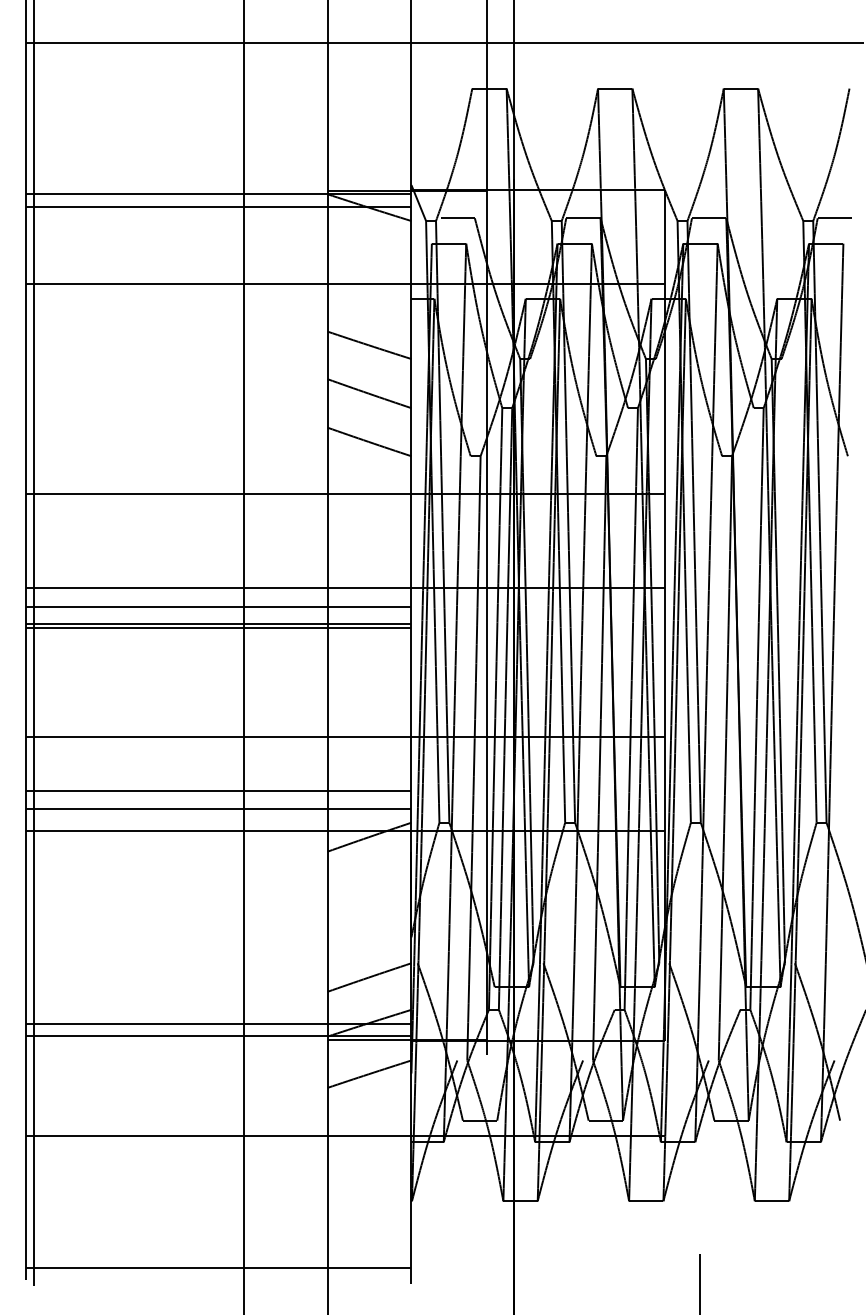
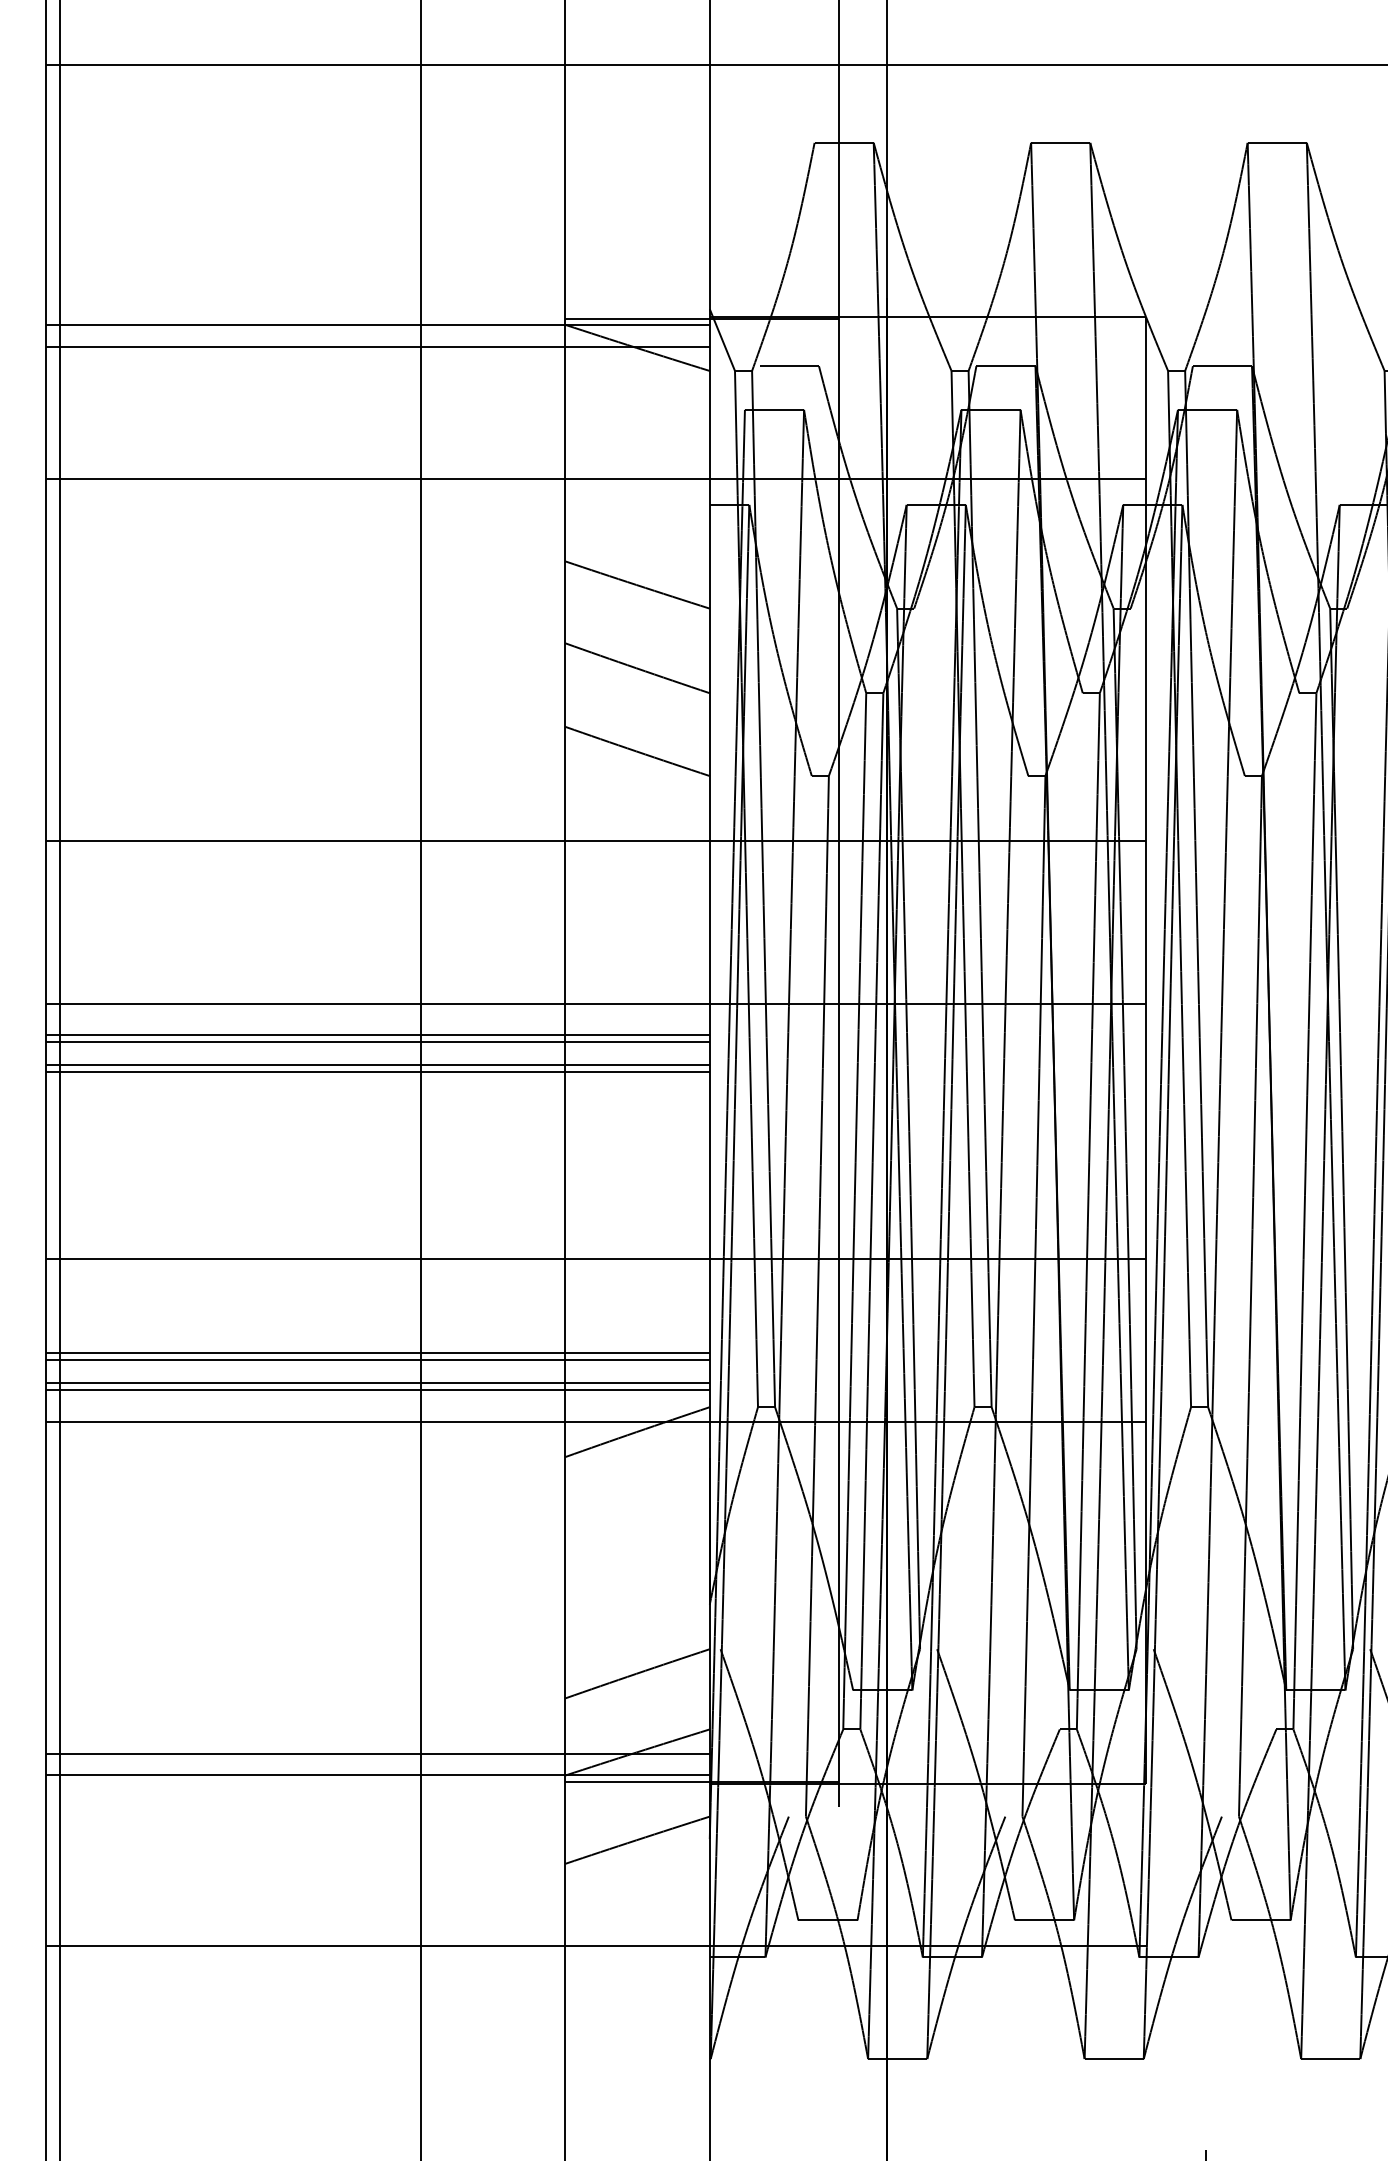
line: (218, 610) -> (377, 1041), added
line: (218, 795) -> (377, 1360), added
line: (218, 812) -> (377, 1389), added

